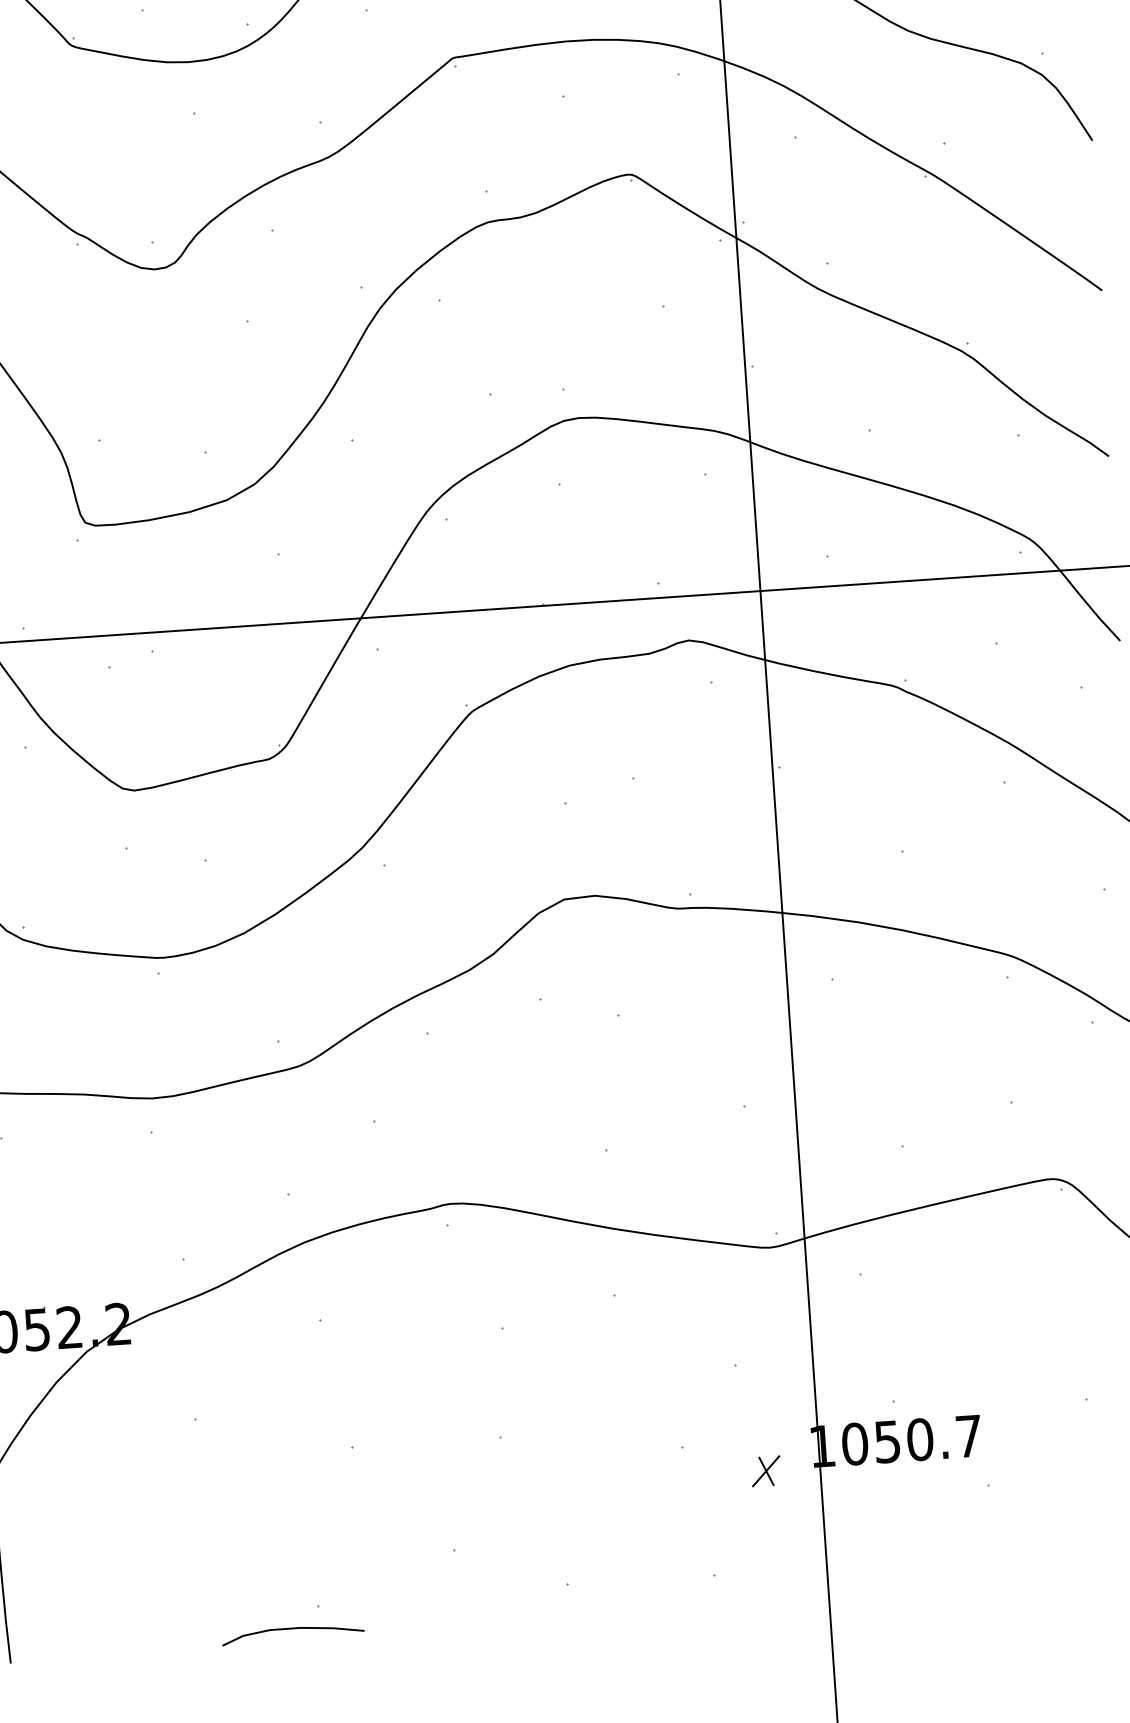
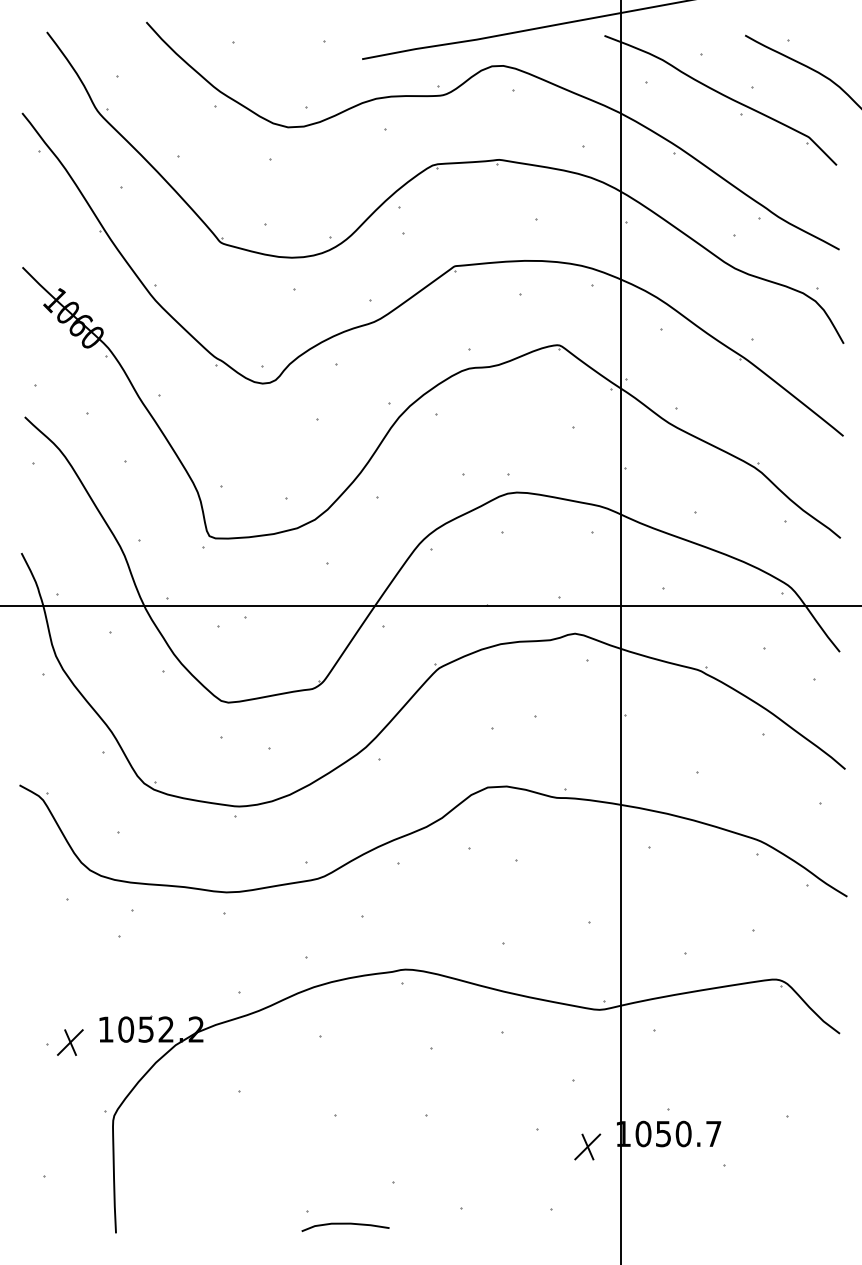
part: (765, 1470) -> (587, 1146), size x1.43
curve: (292, 1629) -> (345, 1224), moved

